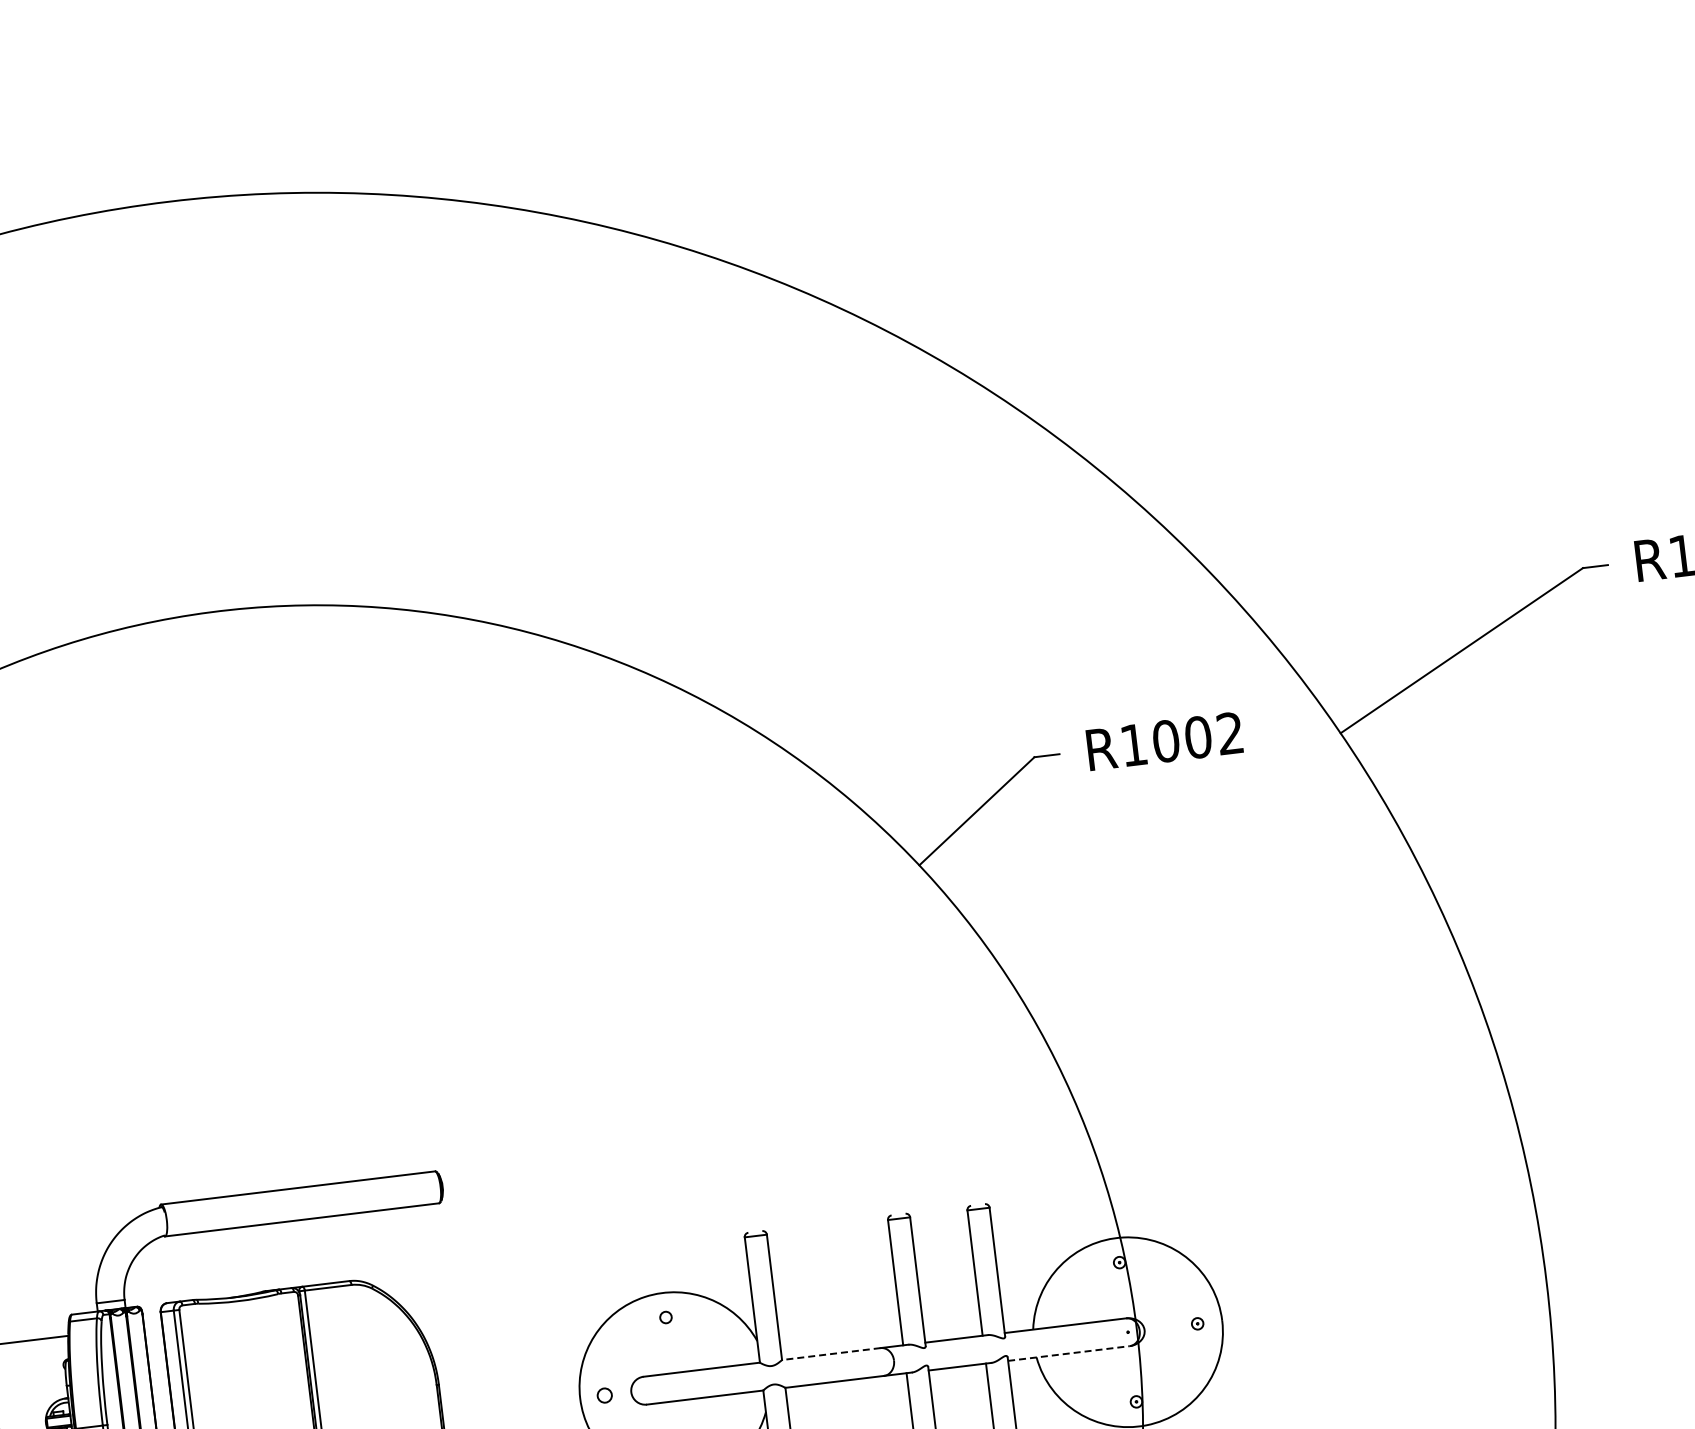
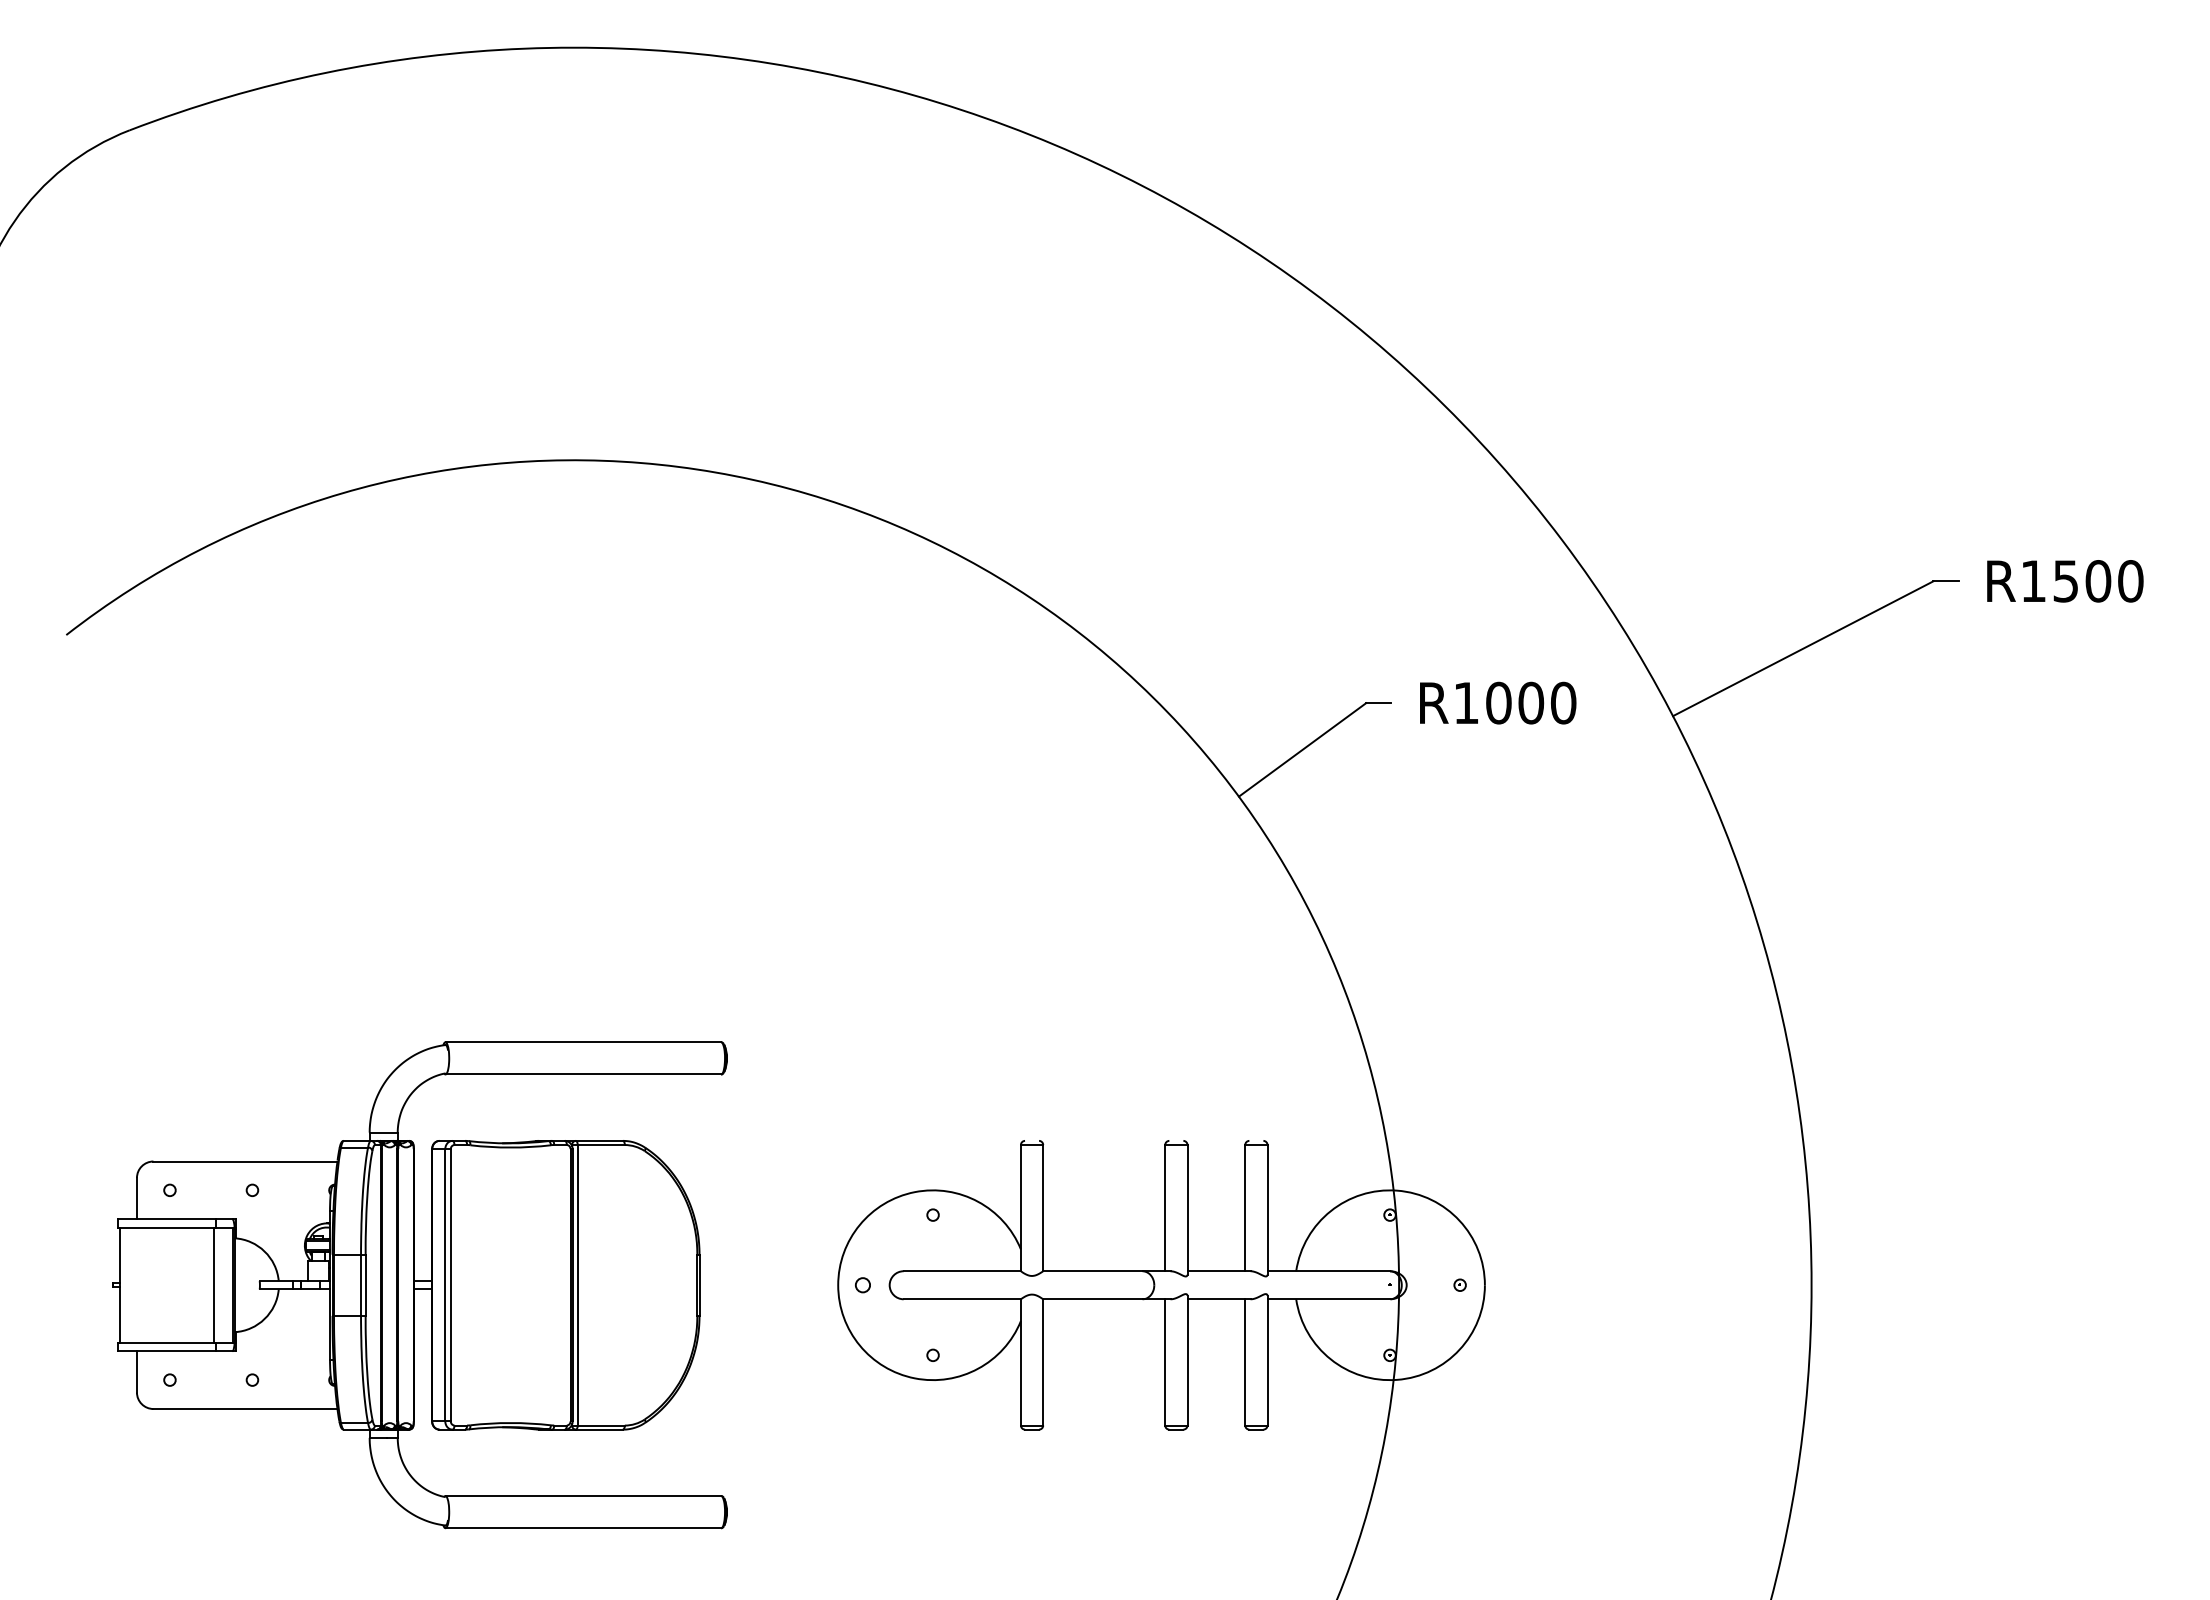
text: (1230, 732) -> (1563, 702), R1002 -> R1000
line: (1069, 1353) -> (1329, 1299), dashed -> solid
line: (831, 1354) -> (1092, 1271), dashed -> solid

